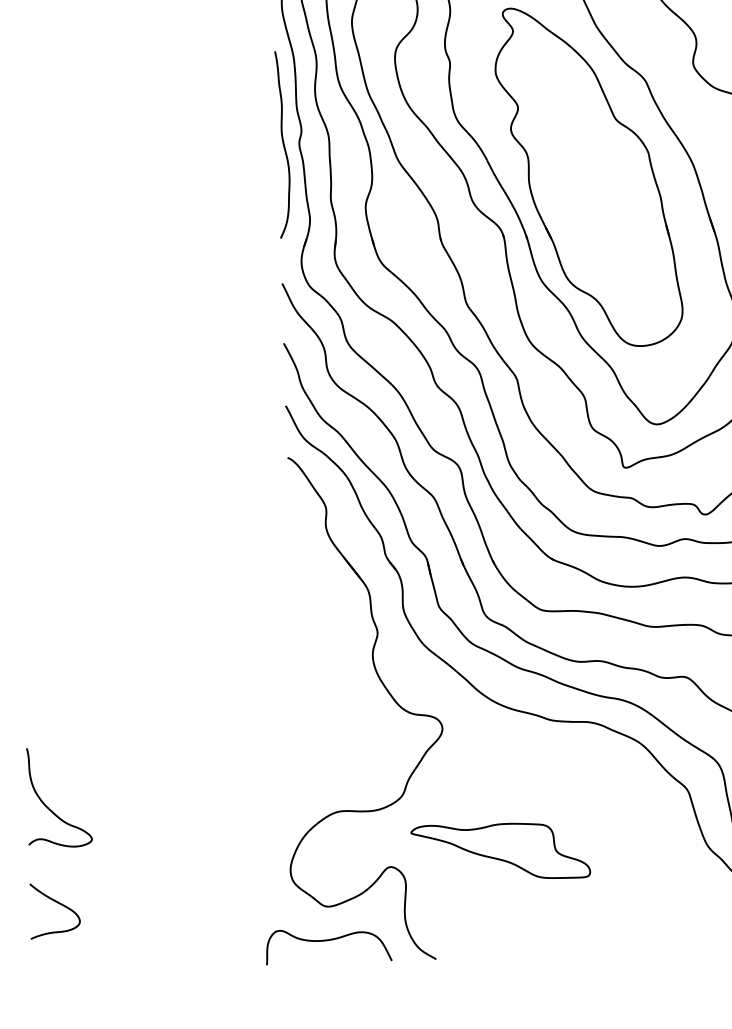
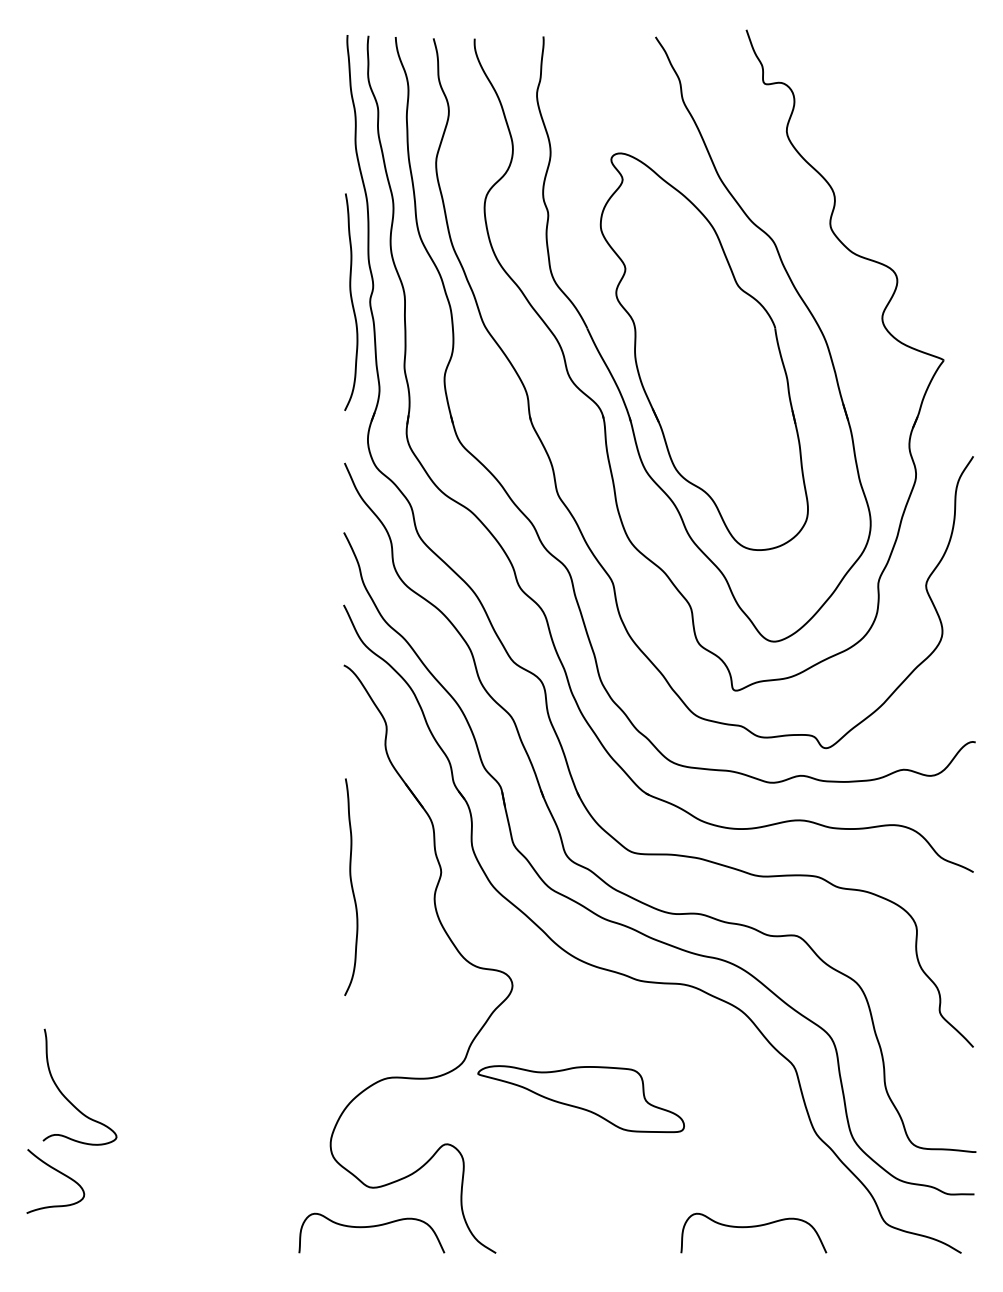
curve: (300, 647) -> (351, 886), added
curve: (48, 807) -> (67, 1098), moved
part: (500, 852) -> (580, 1099), moved
curve: (657, 929) -> (753, 1227), added

